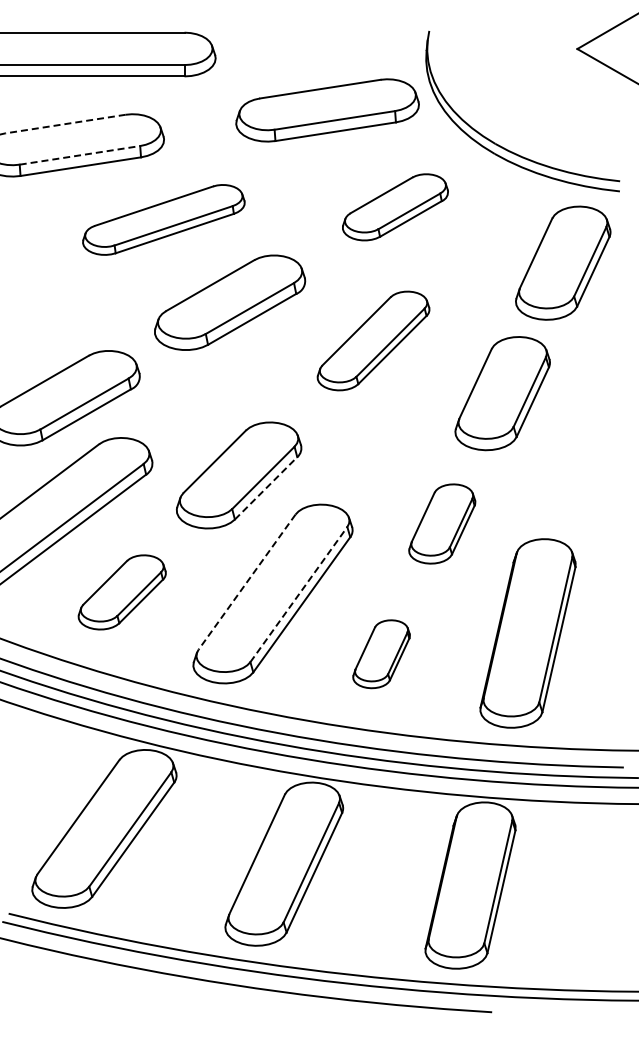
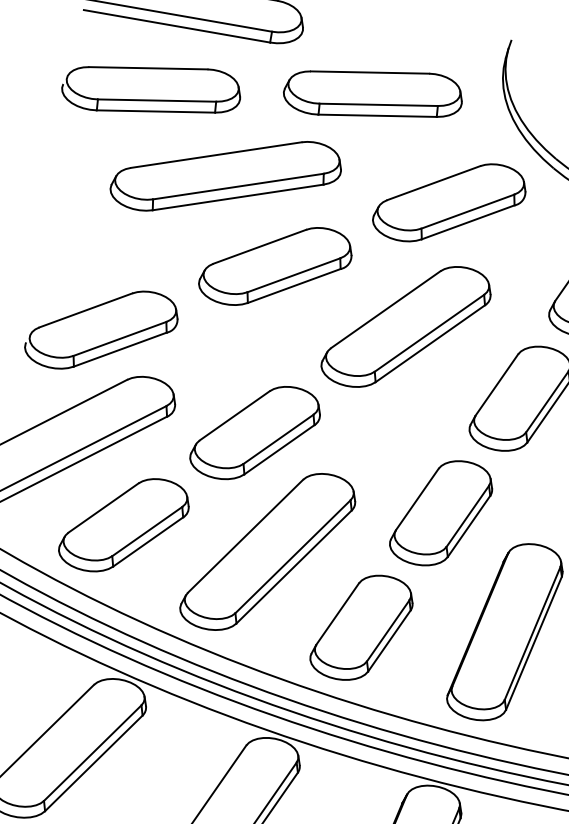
part: (327, 110) -> (373, 94), moved
line: (65, 124) -> (148, 68), dashed -> solid
line: (79, 155) -> (156, 100), dashed -> solid
part: (395, 207) -> (449, 203), size x1.43
part: (163, 219) -> (226, 175), size x1.43
part: (373, 340) -> (406, 326), size x1.43
line: (266, 488) -> (279, 450), dashed -> solid
part: (442, 523) -> (442, 512), size x1.43
line: (246, 582) -> (244, 536), dashed -> solid
part: (122, 592) -> (124, 525), size x1.43
line: (299, 594) -> (293, 556), dashed -> solid
part: (381, 653) -> (362, 626), size x1.67

